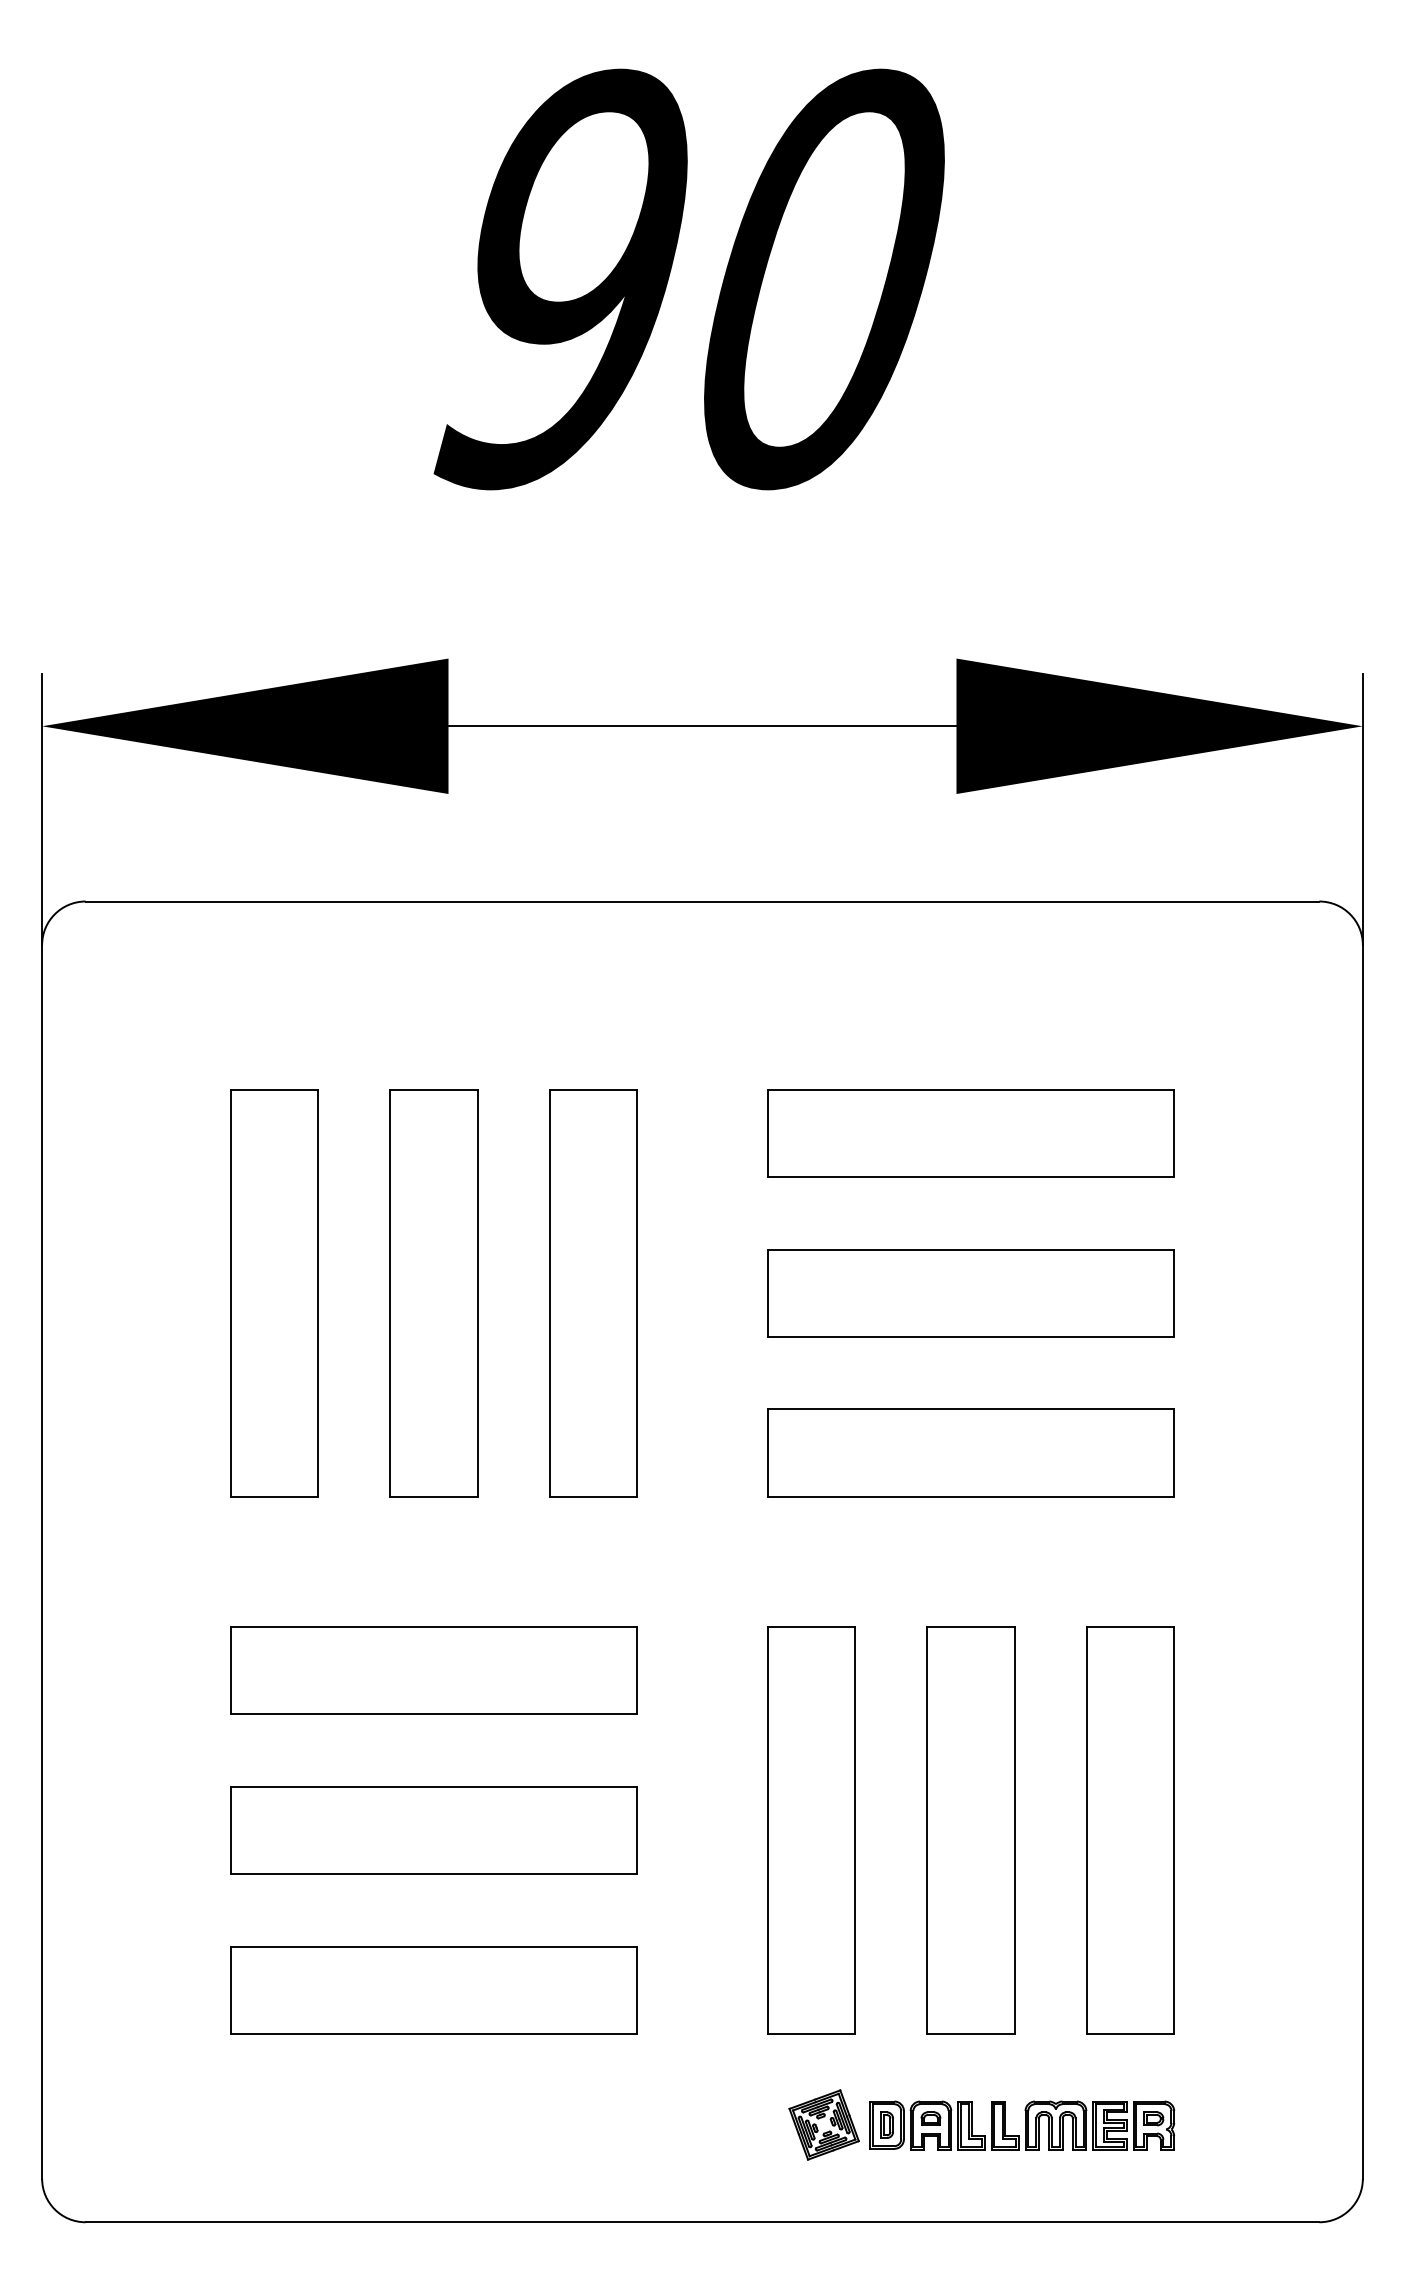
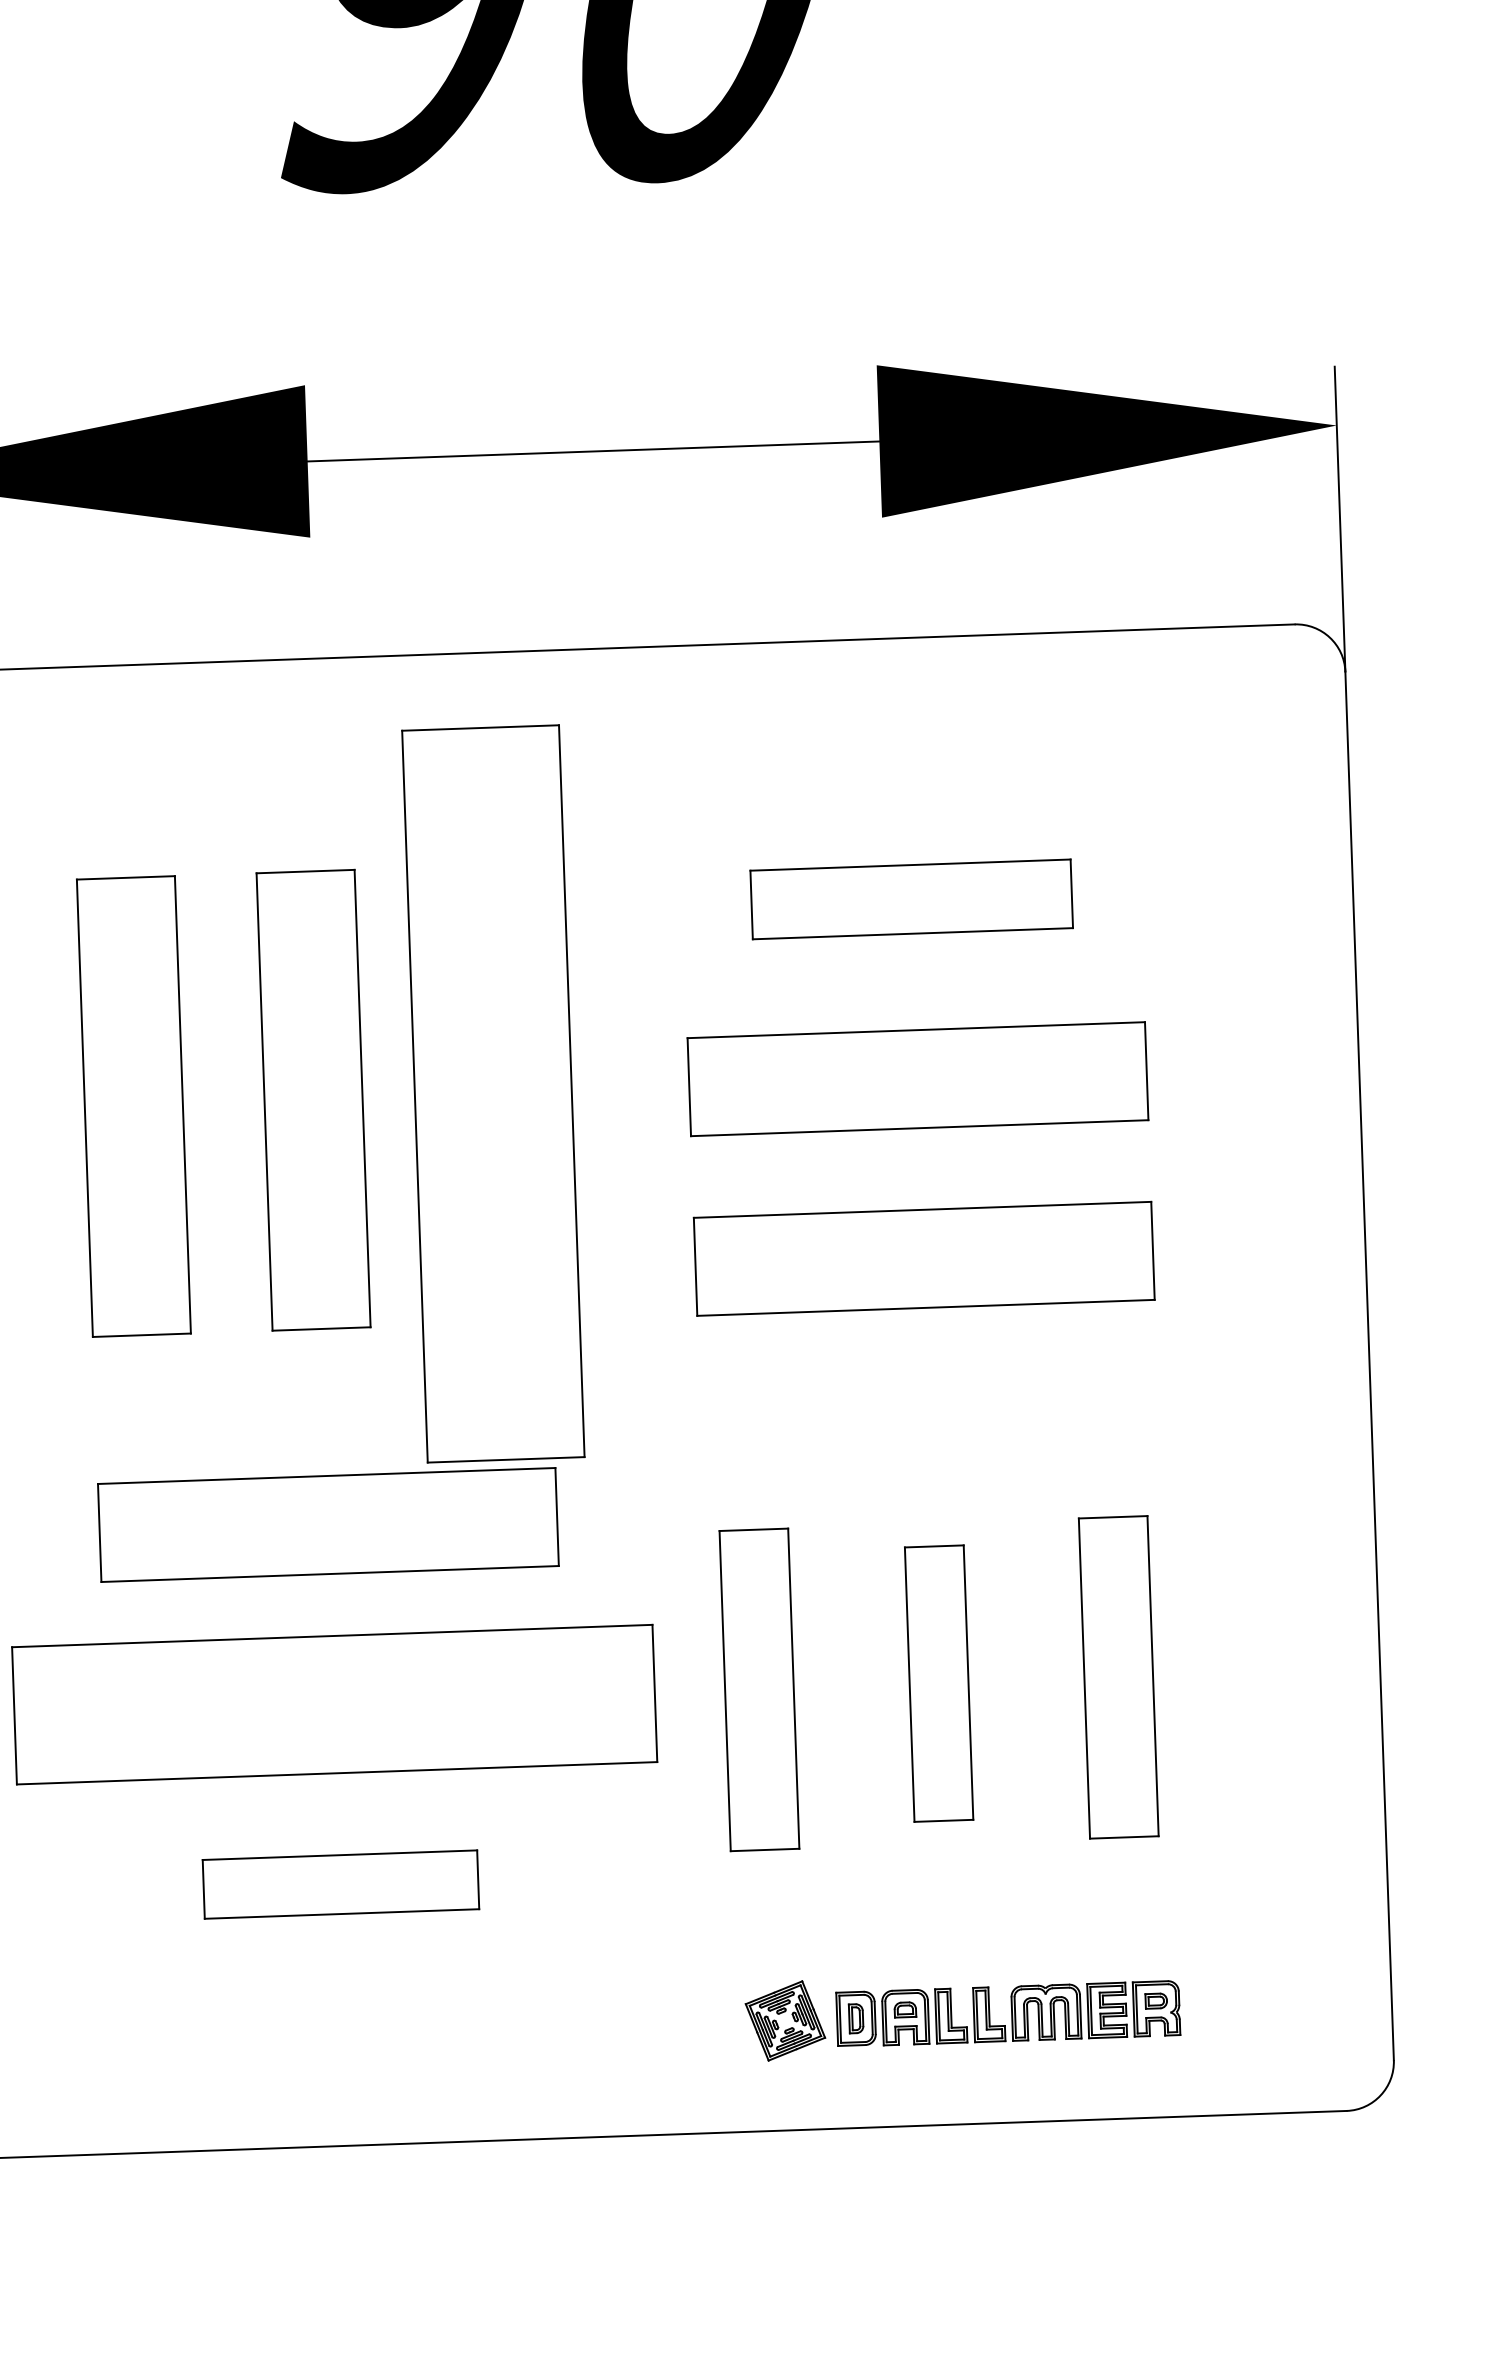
part: (970, 1133) -> (911, 899), size x0.7
part: (593, 1293) -> (493, 1094), size x1.6
part: (433, 1830) -> (334, 1704), size x1.4
part: (811, 1830) -> (759, 1689), size x0.7
part: (970, 1830) -> (938, 1683), size x0.6
part: (1130, 1830) -> (1118, 1677), size x0.7
part: (433, 1990) -> (340, 1884), size x0.6

